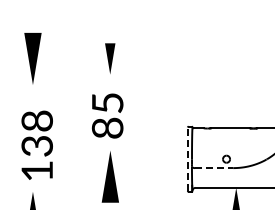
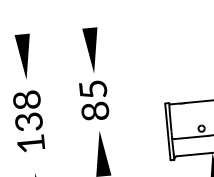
part: (109, 58) -> (91, 50), size x1.67
text: (36, 144) -> (28, 120), moved
line: (187, 159) -> (167, 132), dashed -> solid
line: (214, 168) -> (191, 137), dashed -> solid

